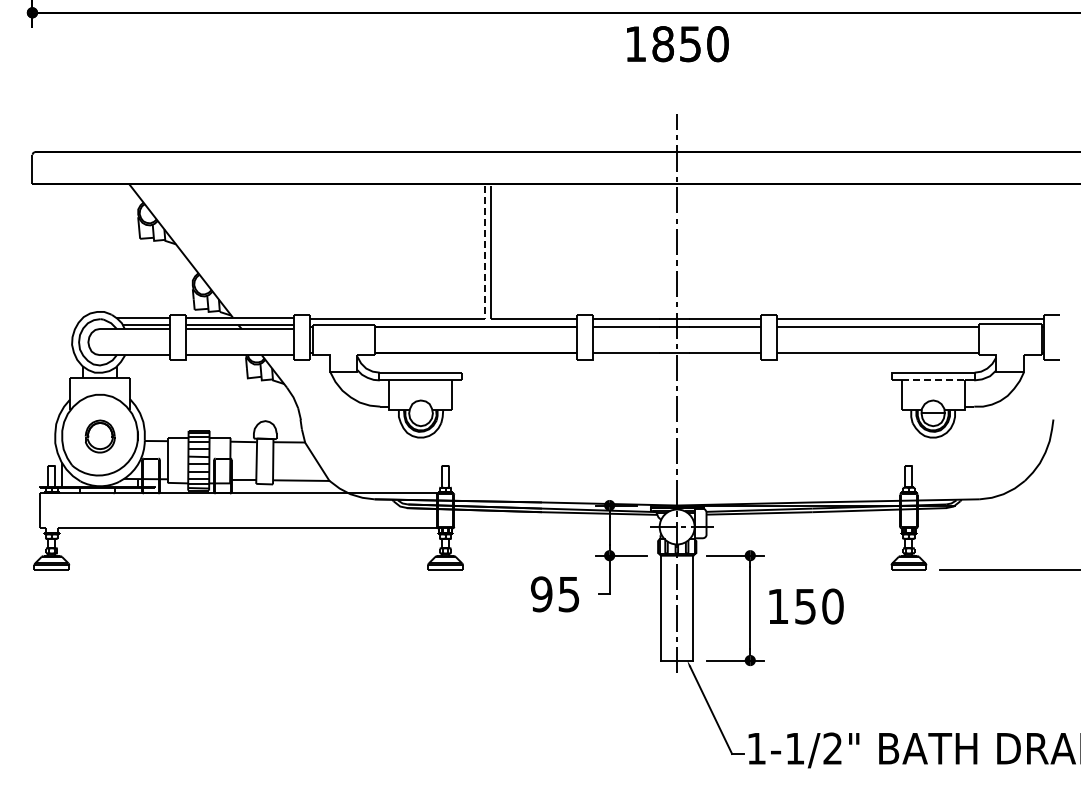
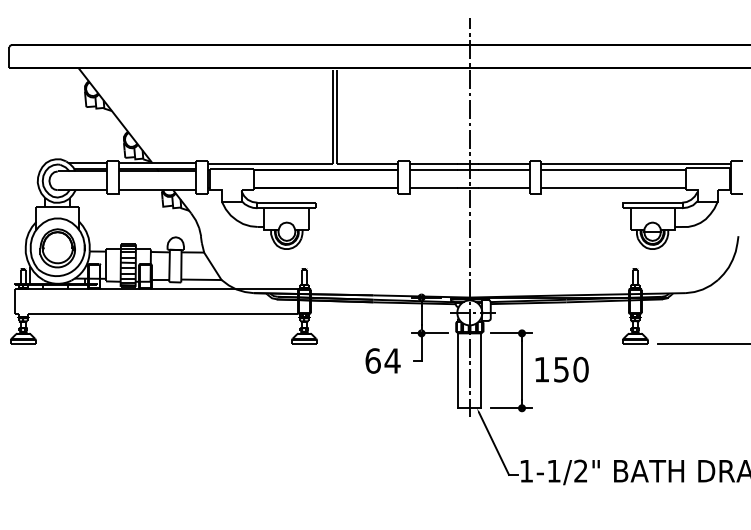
line: (485, 253) -> (332, 117), dashed -> solid
line: (934, 379) -> (653, 207), dashed -> solid
part: (100, 436) -> (58, 248), size x1.67
text: (555, 594) -> (382, 361), 95 -> 64

